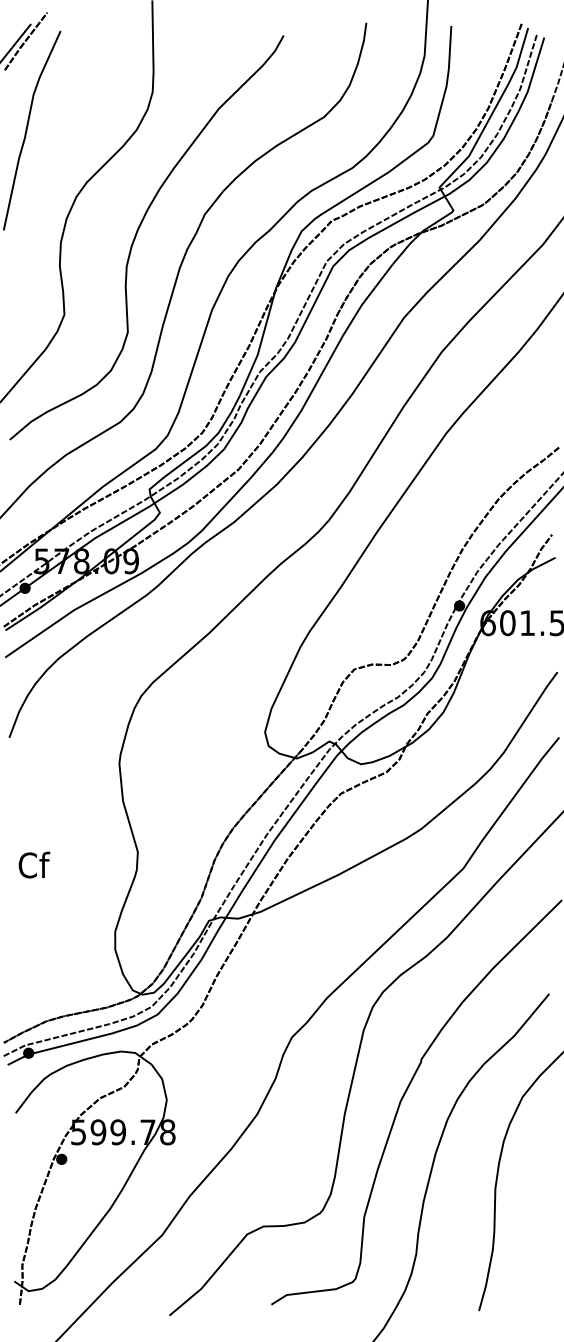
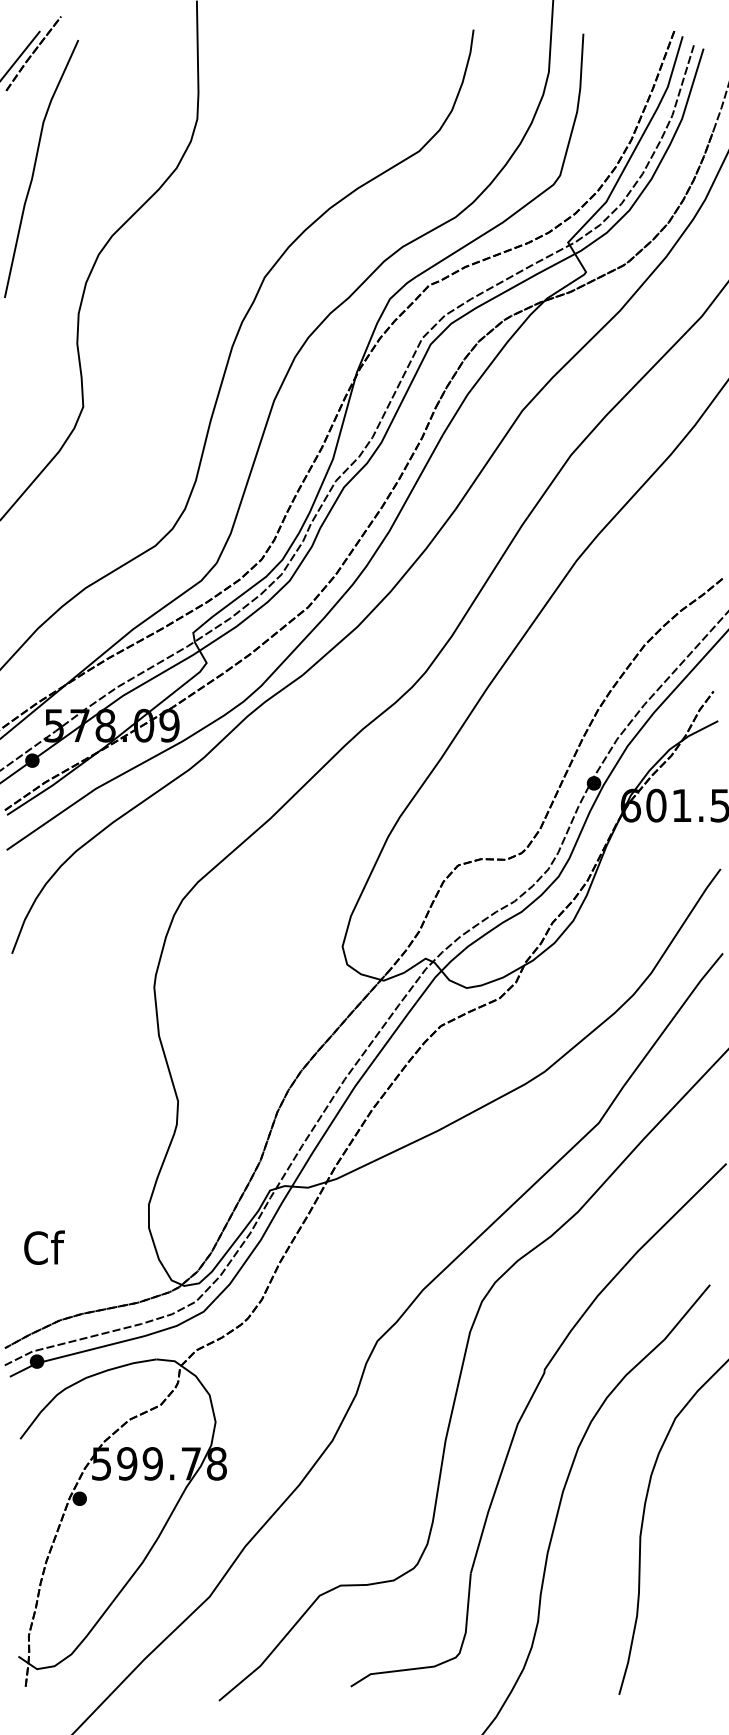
curve: (137, 234) -> (177, 303), removed
text: (34, 864) -> (44, 1246), moved

